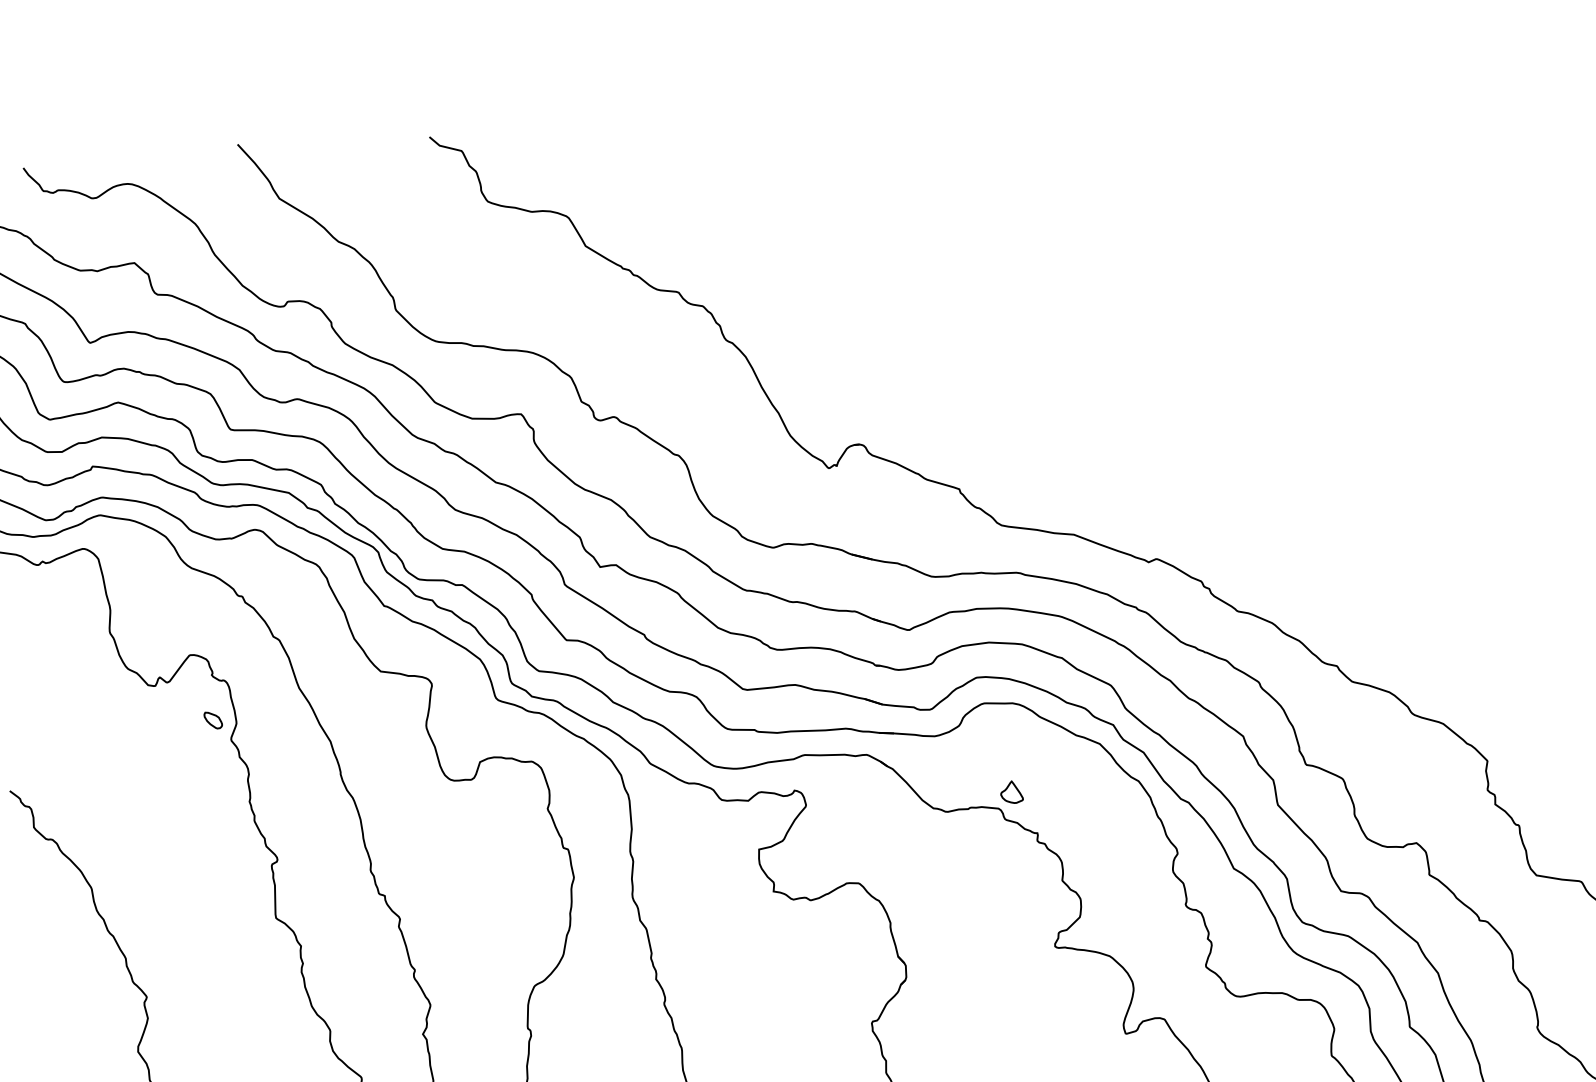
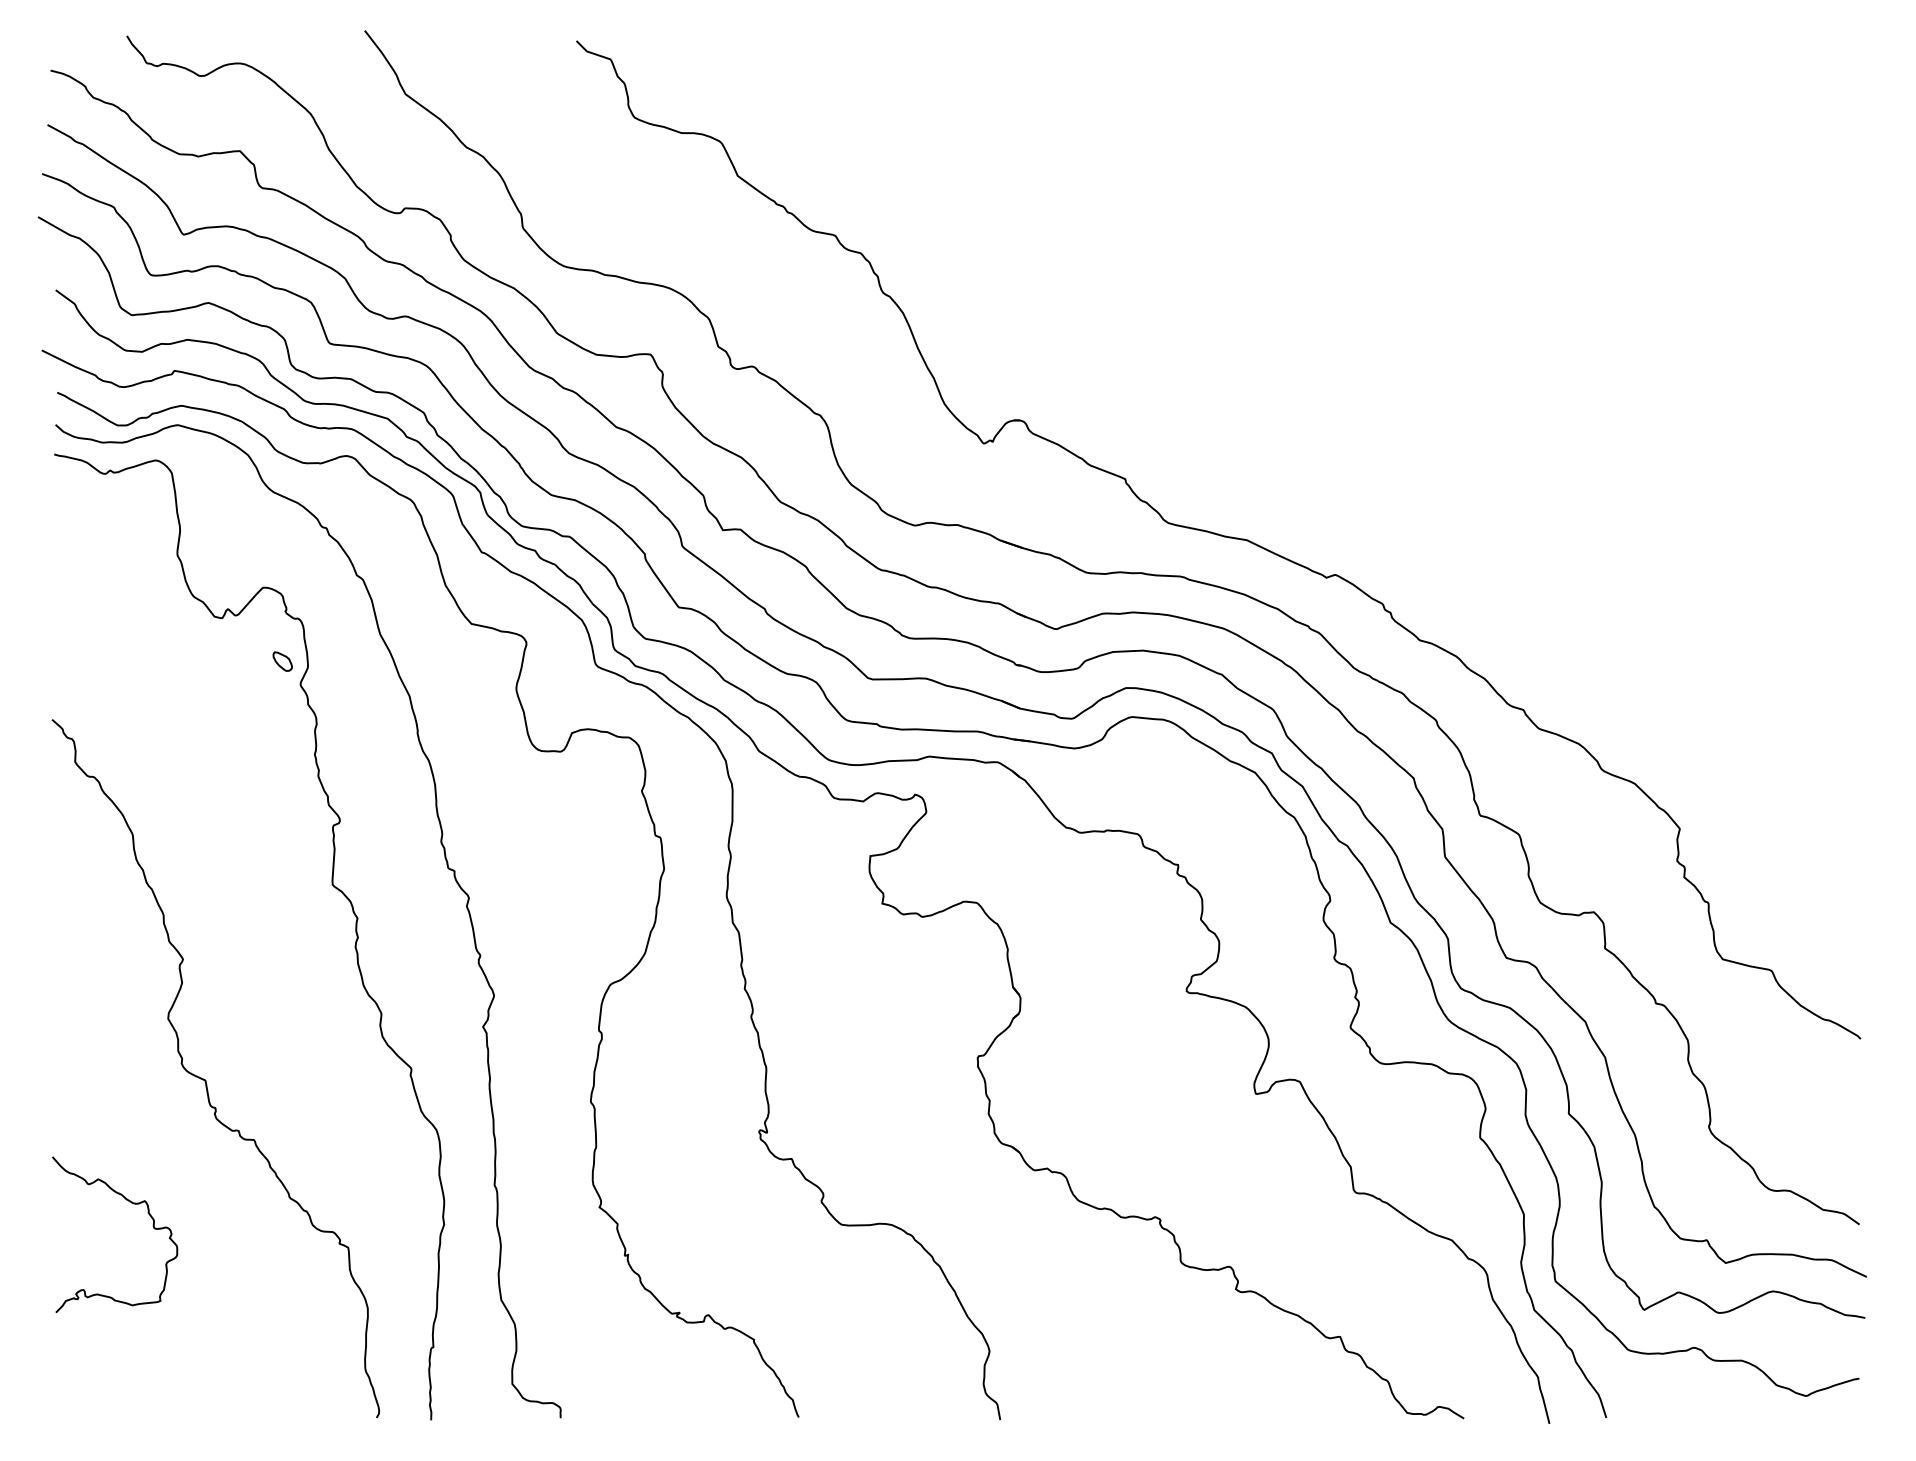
part: (1011, 792) -> (1153, 817), removed

